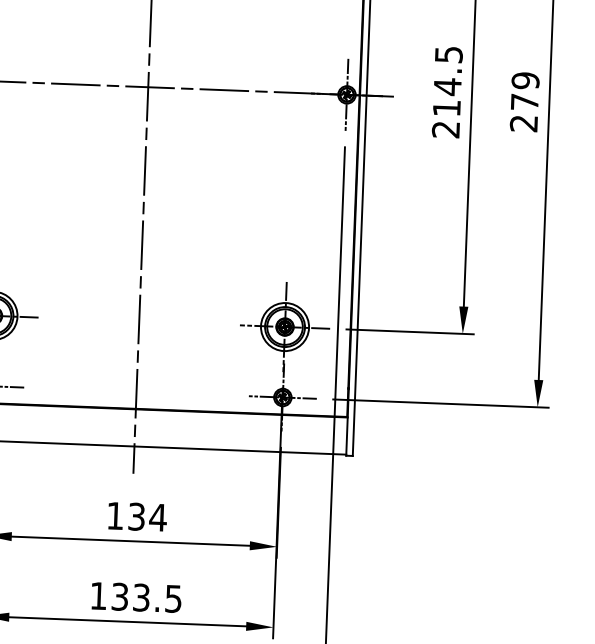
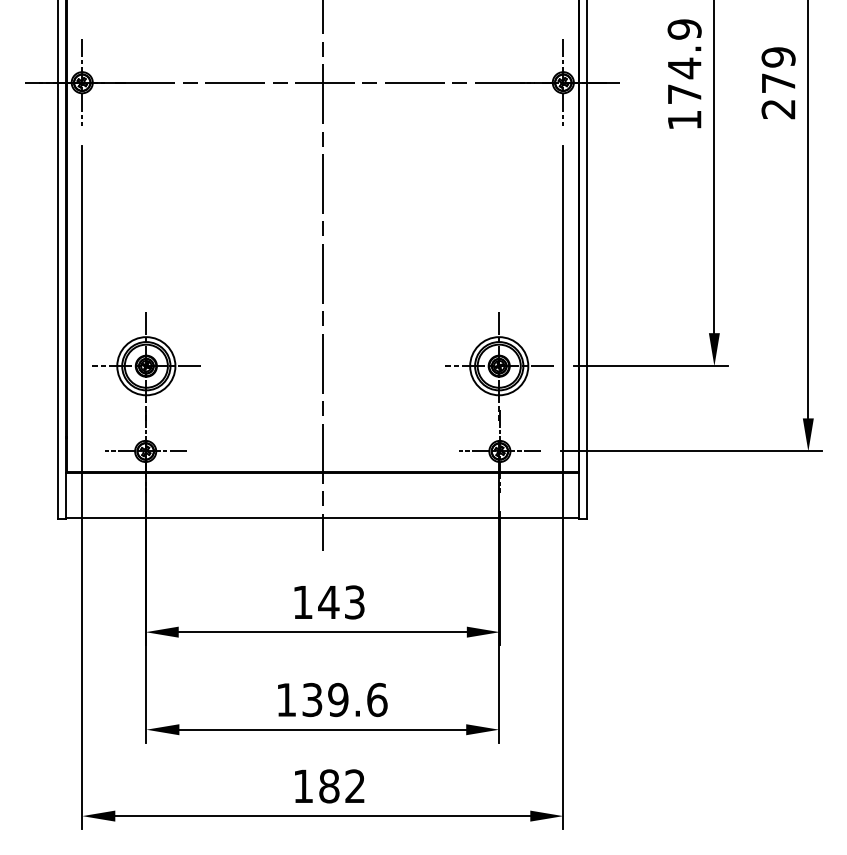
text: (447, 91) -> (684, 74), 214.5 -> 174.9
text: (147, 517) -> (341, 602), 134 -> 143
text: (157, 597) -> (357, 699), 133.5 -> 139.6

